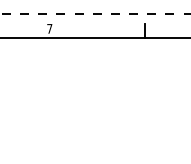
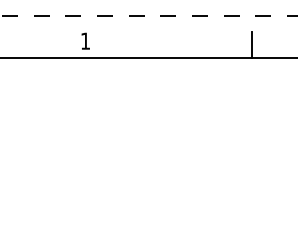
text: (49, 28) -> (85, 40), 7 -> 1

